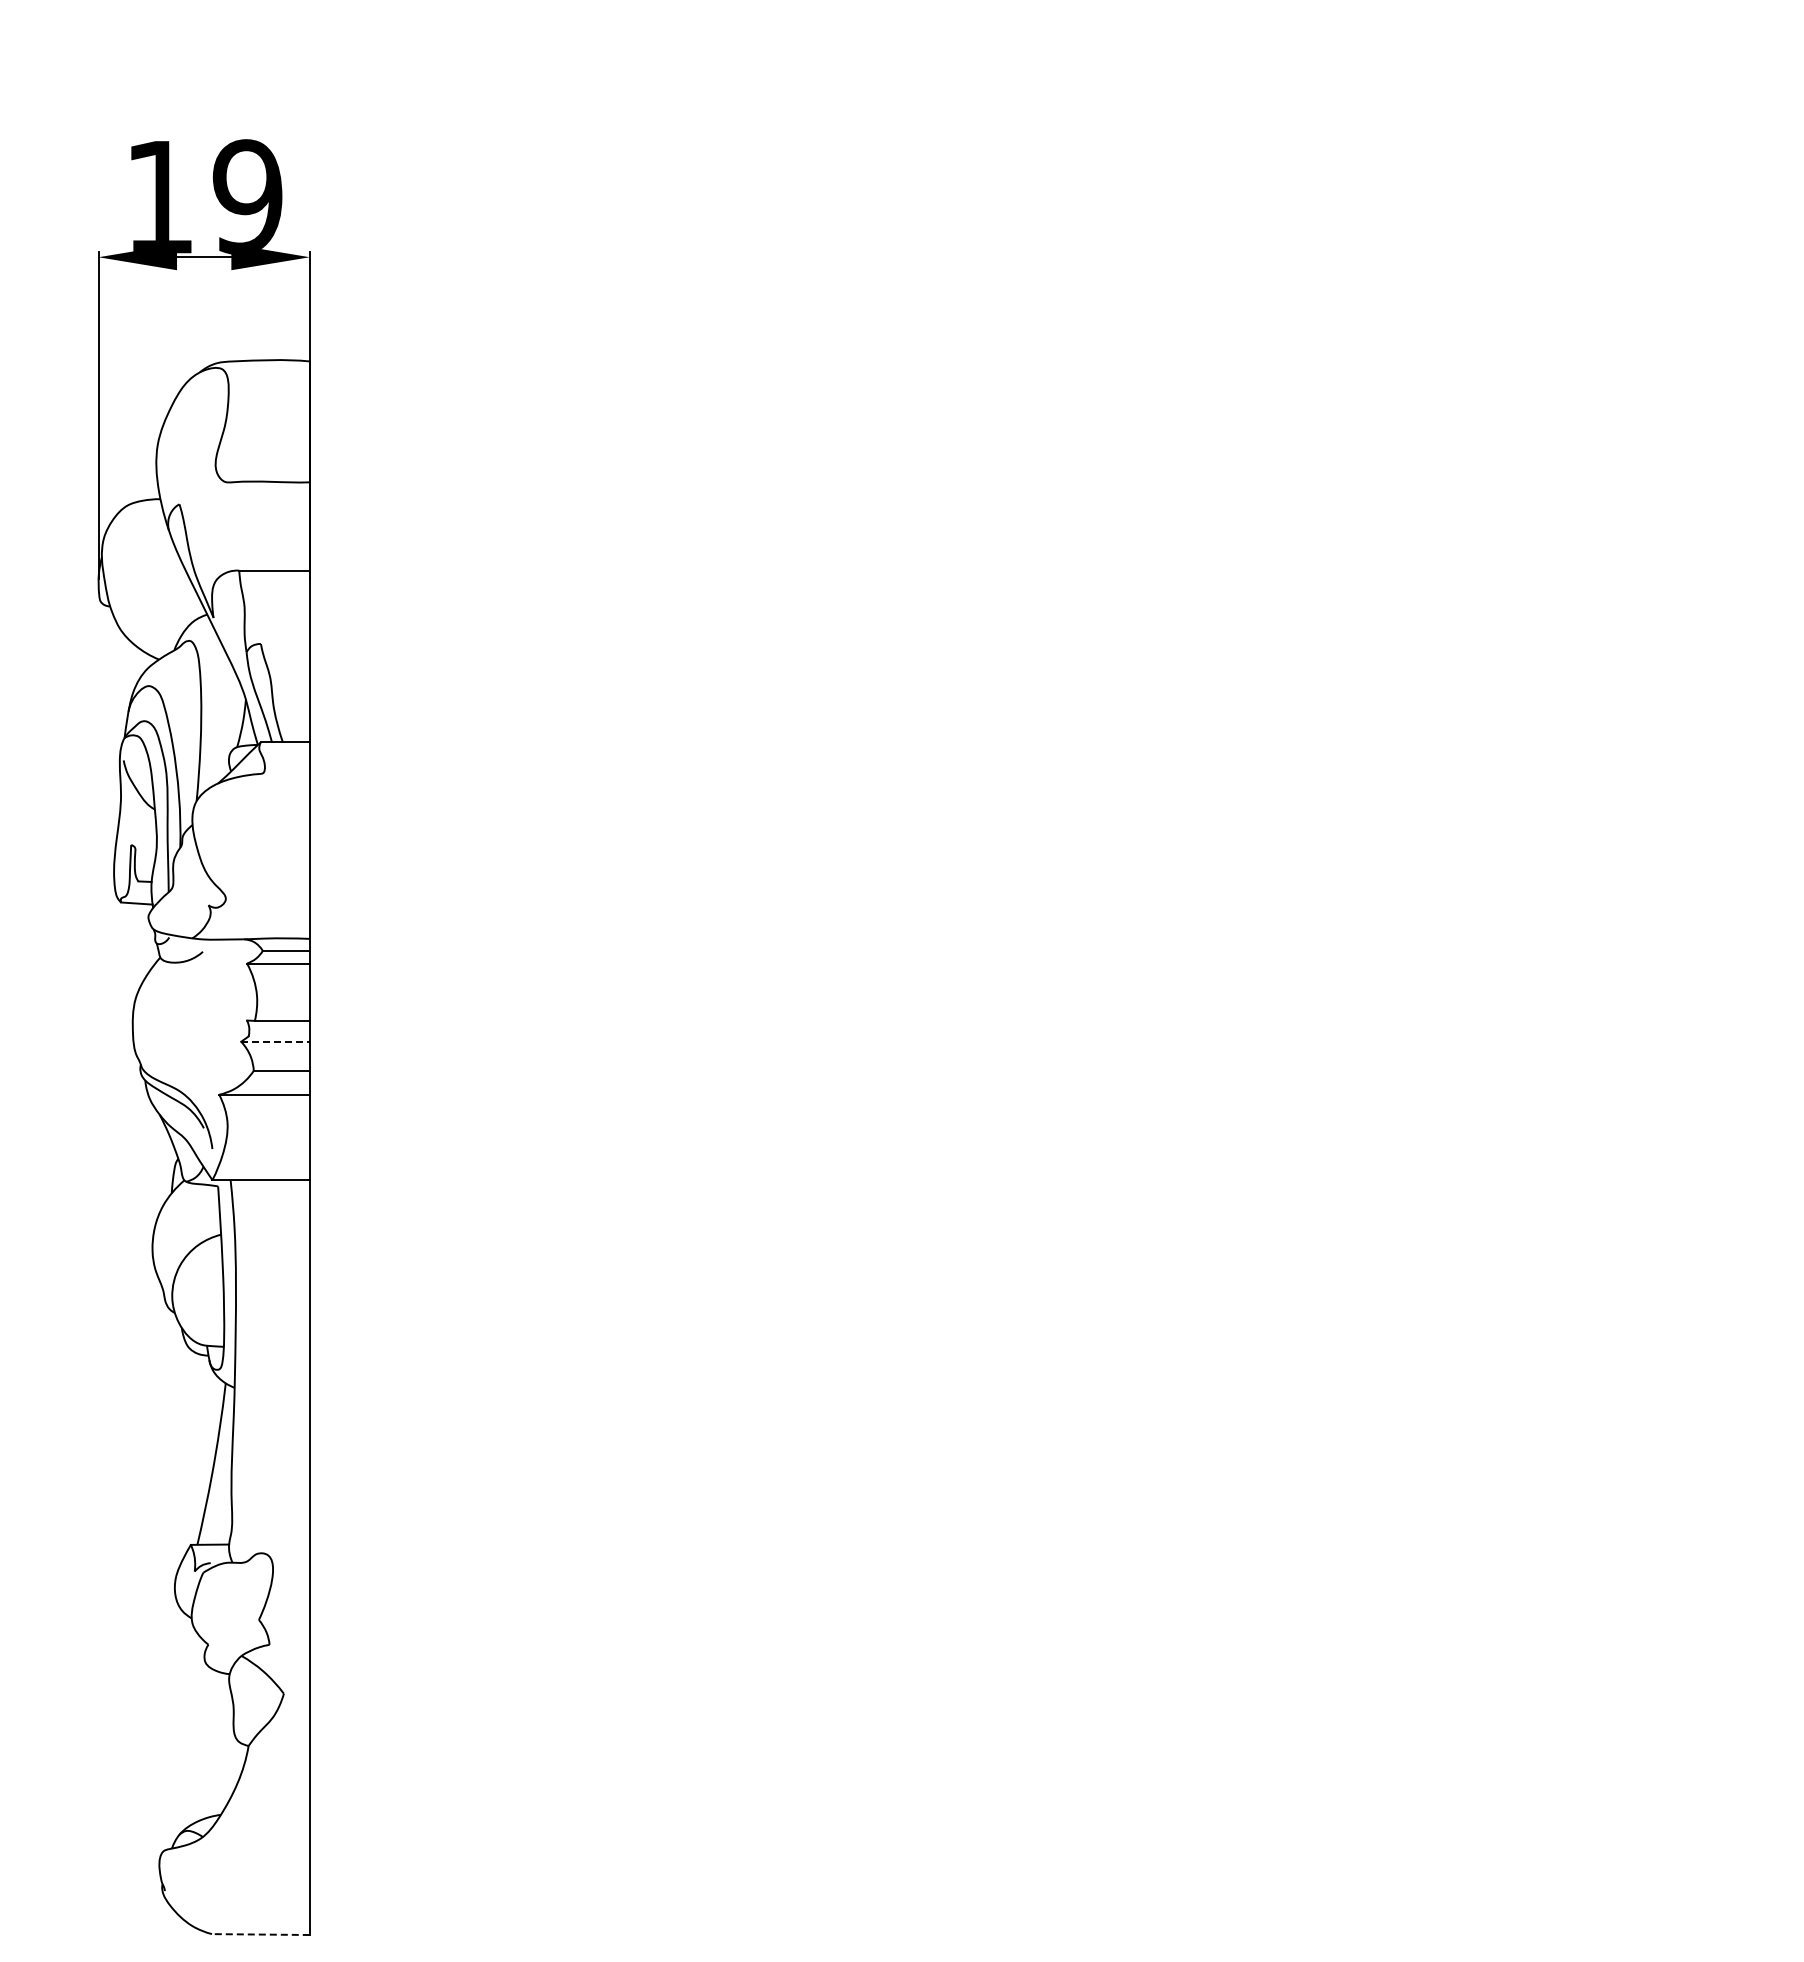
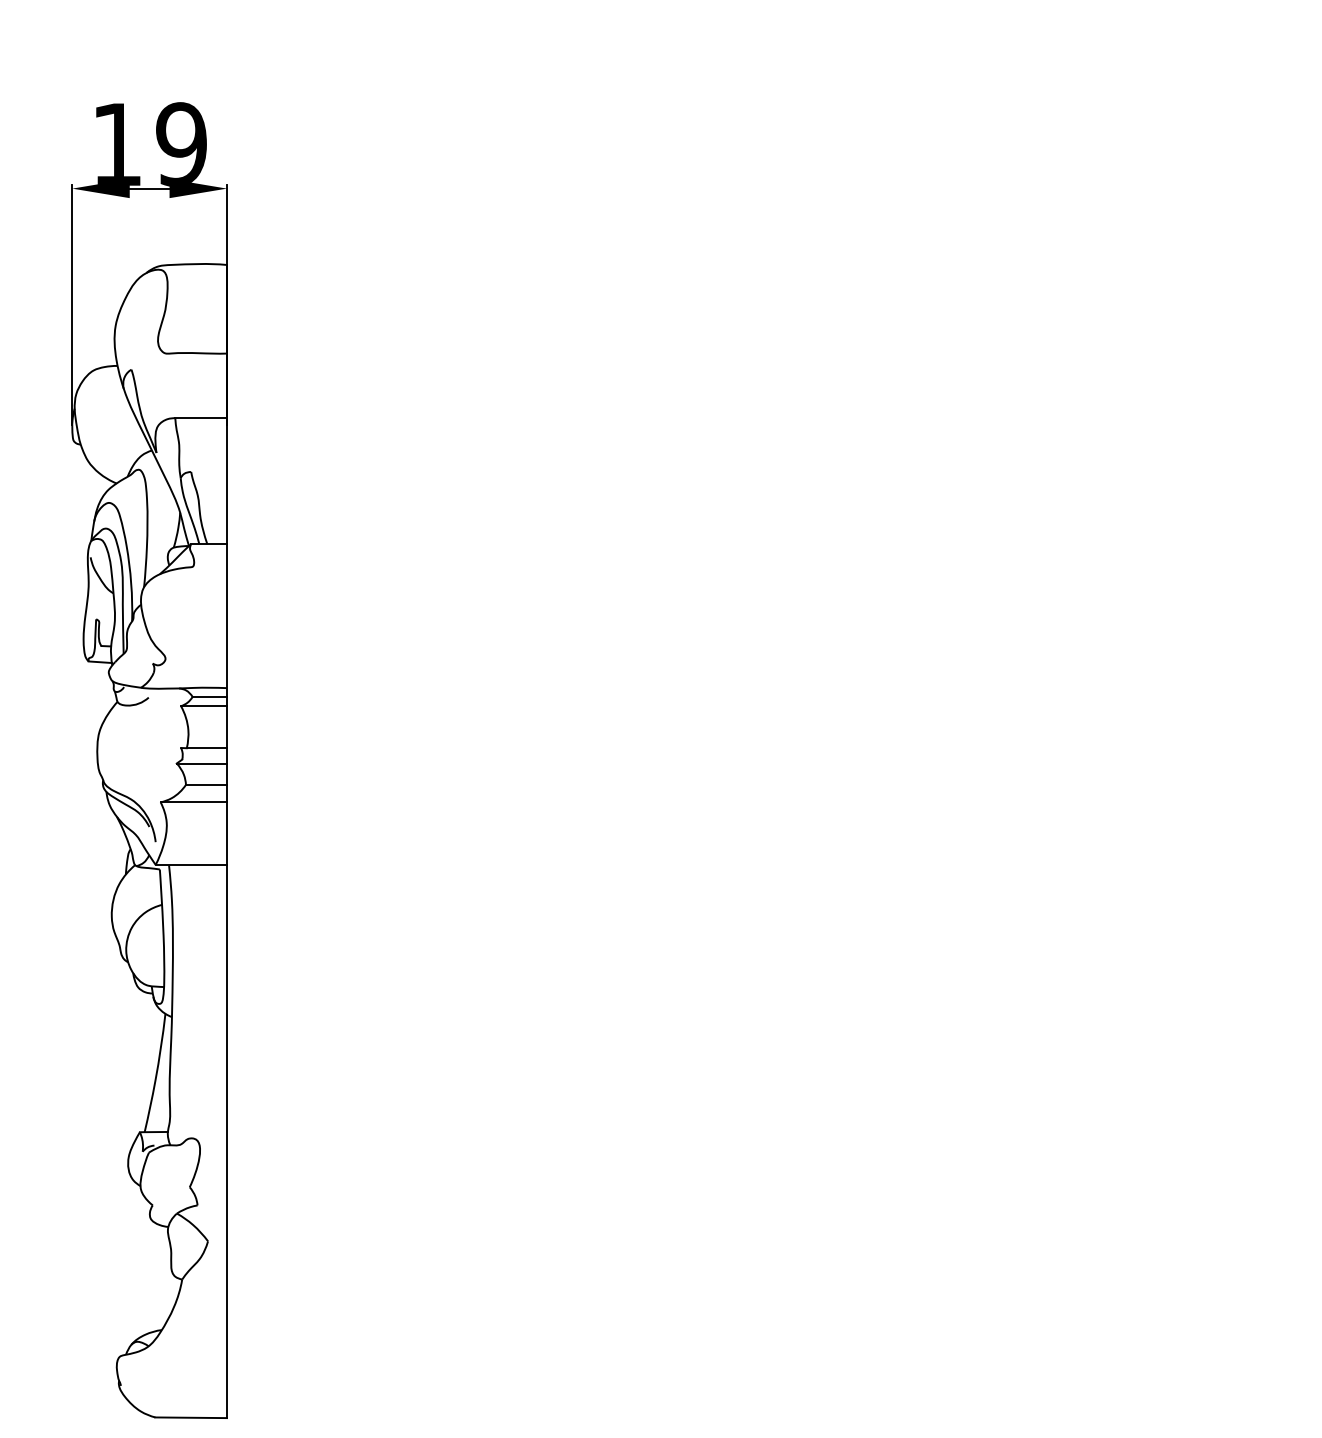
line: (276, 1041) -> (202, 763), dashed -> solid
line: (260, 1934) -> (190, 1417), dashed -> solid

